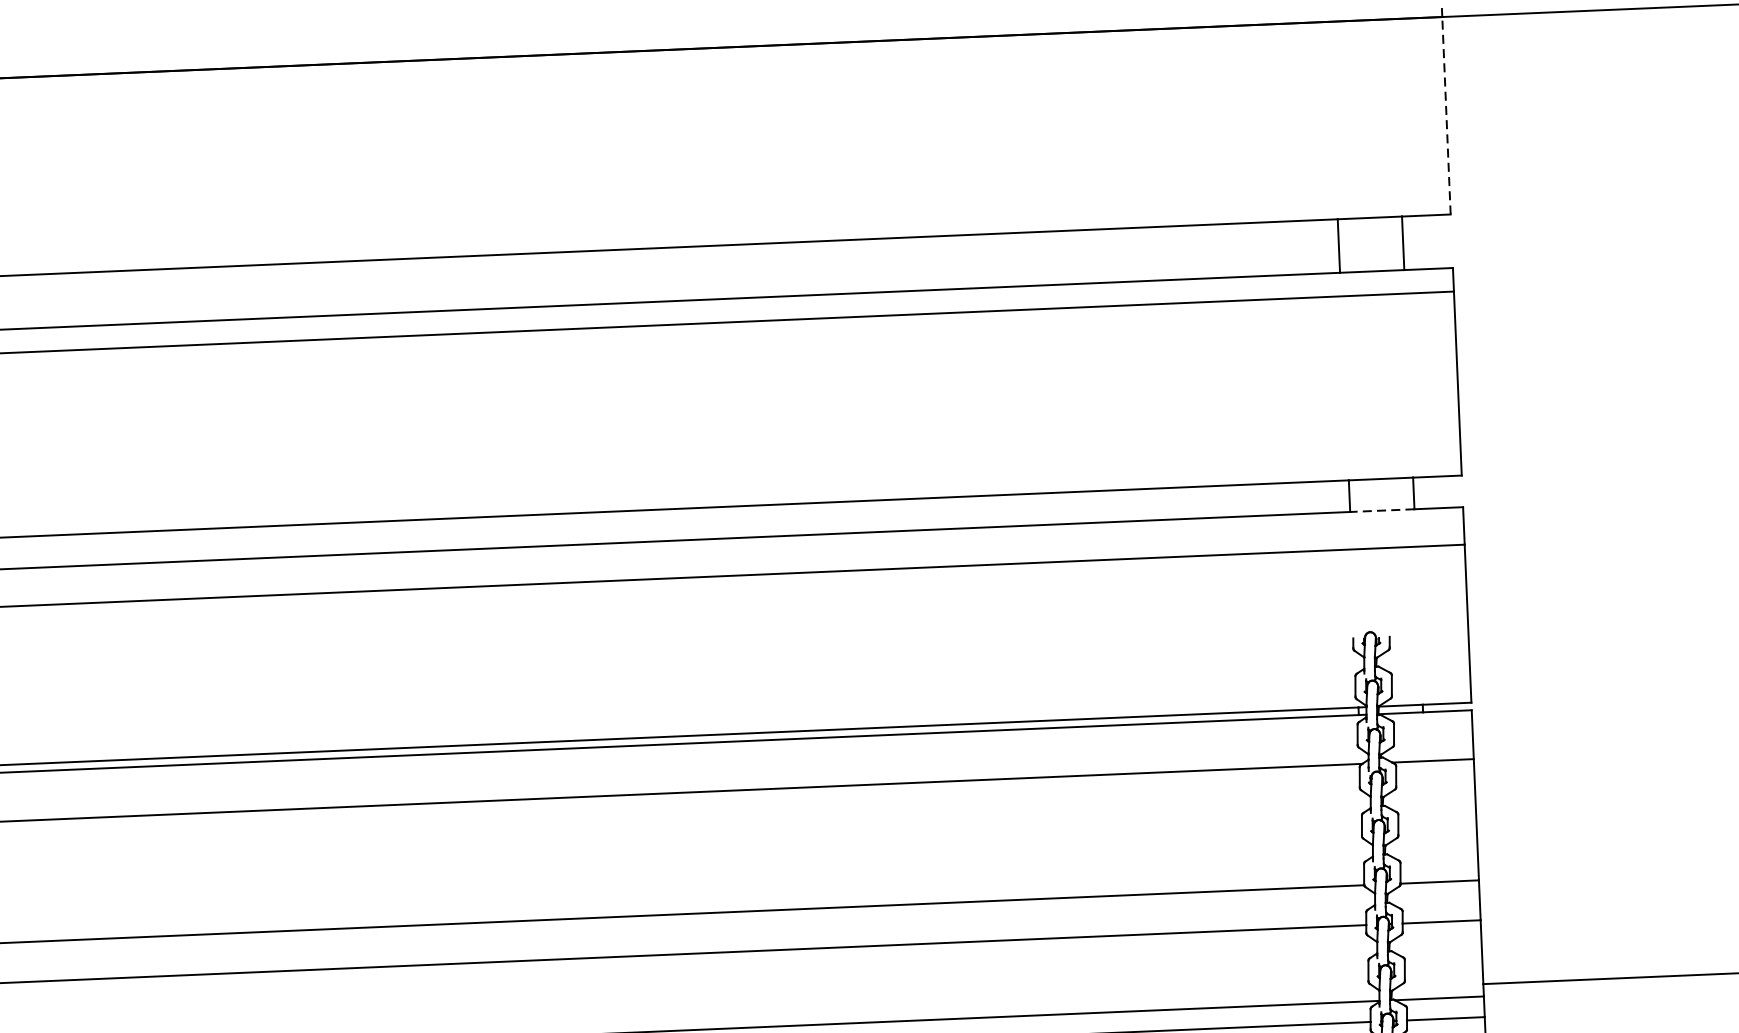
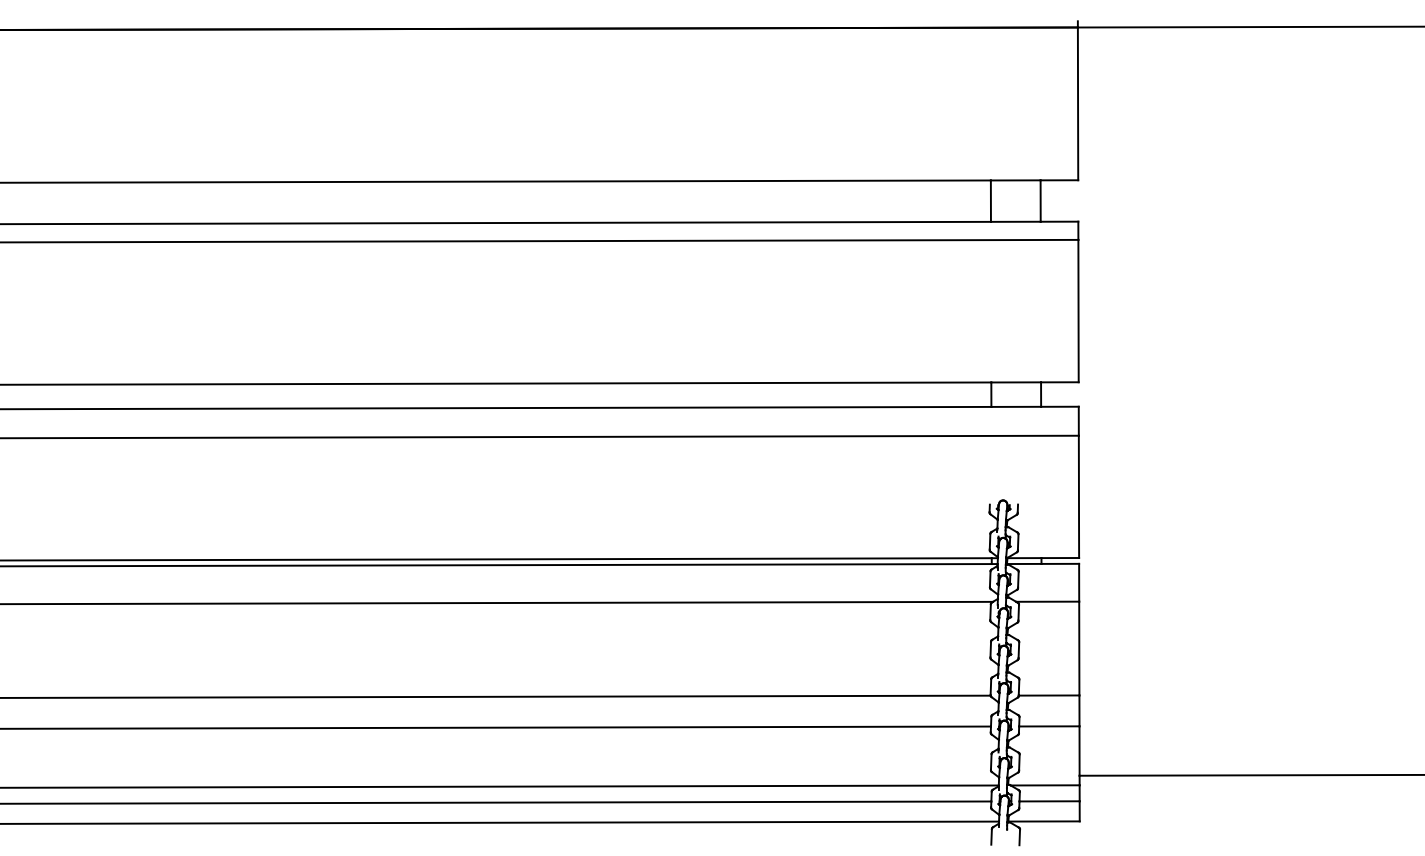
line: (1447, 115) -> (1078, 103), dashed -> solid
line: (1382, 510) -> (1016, 406), dashed -> solid

